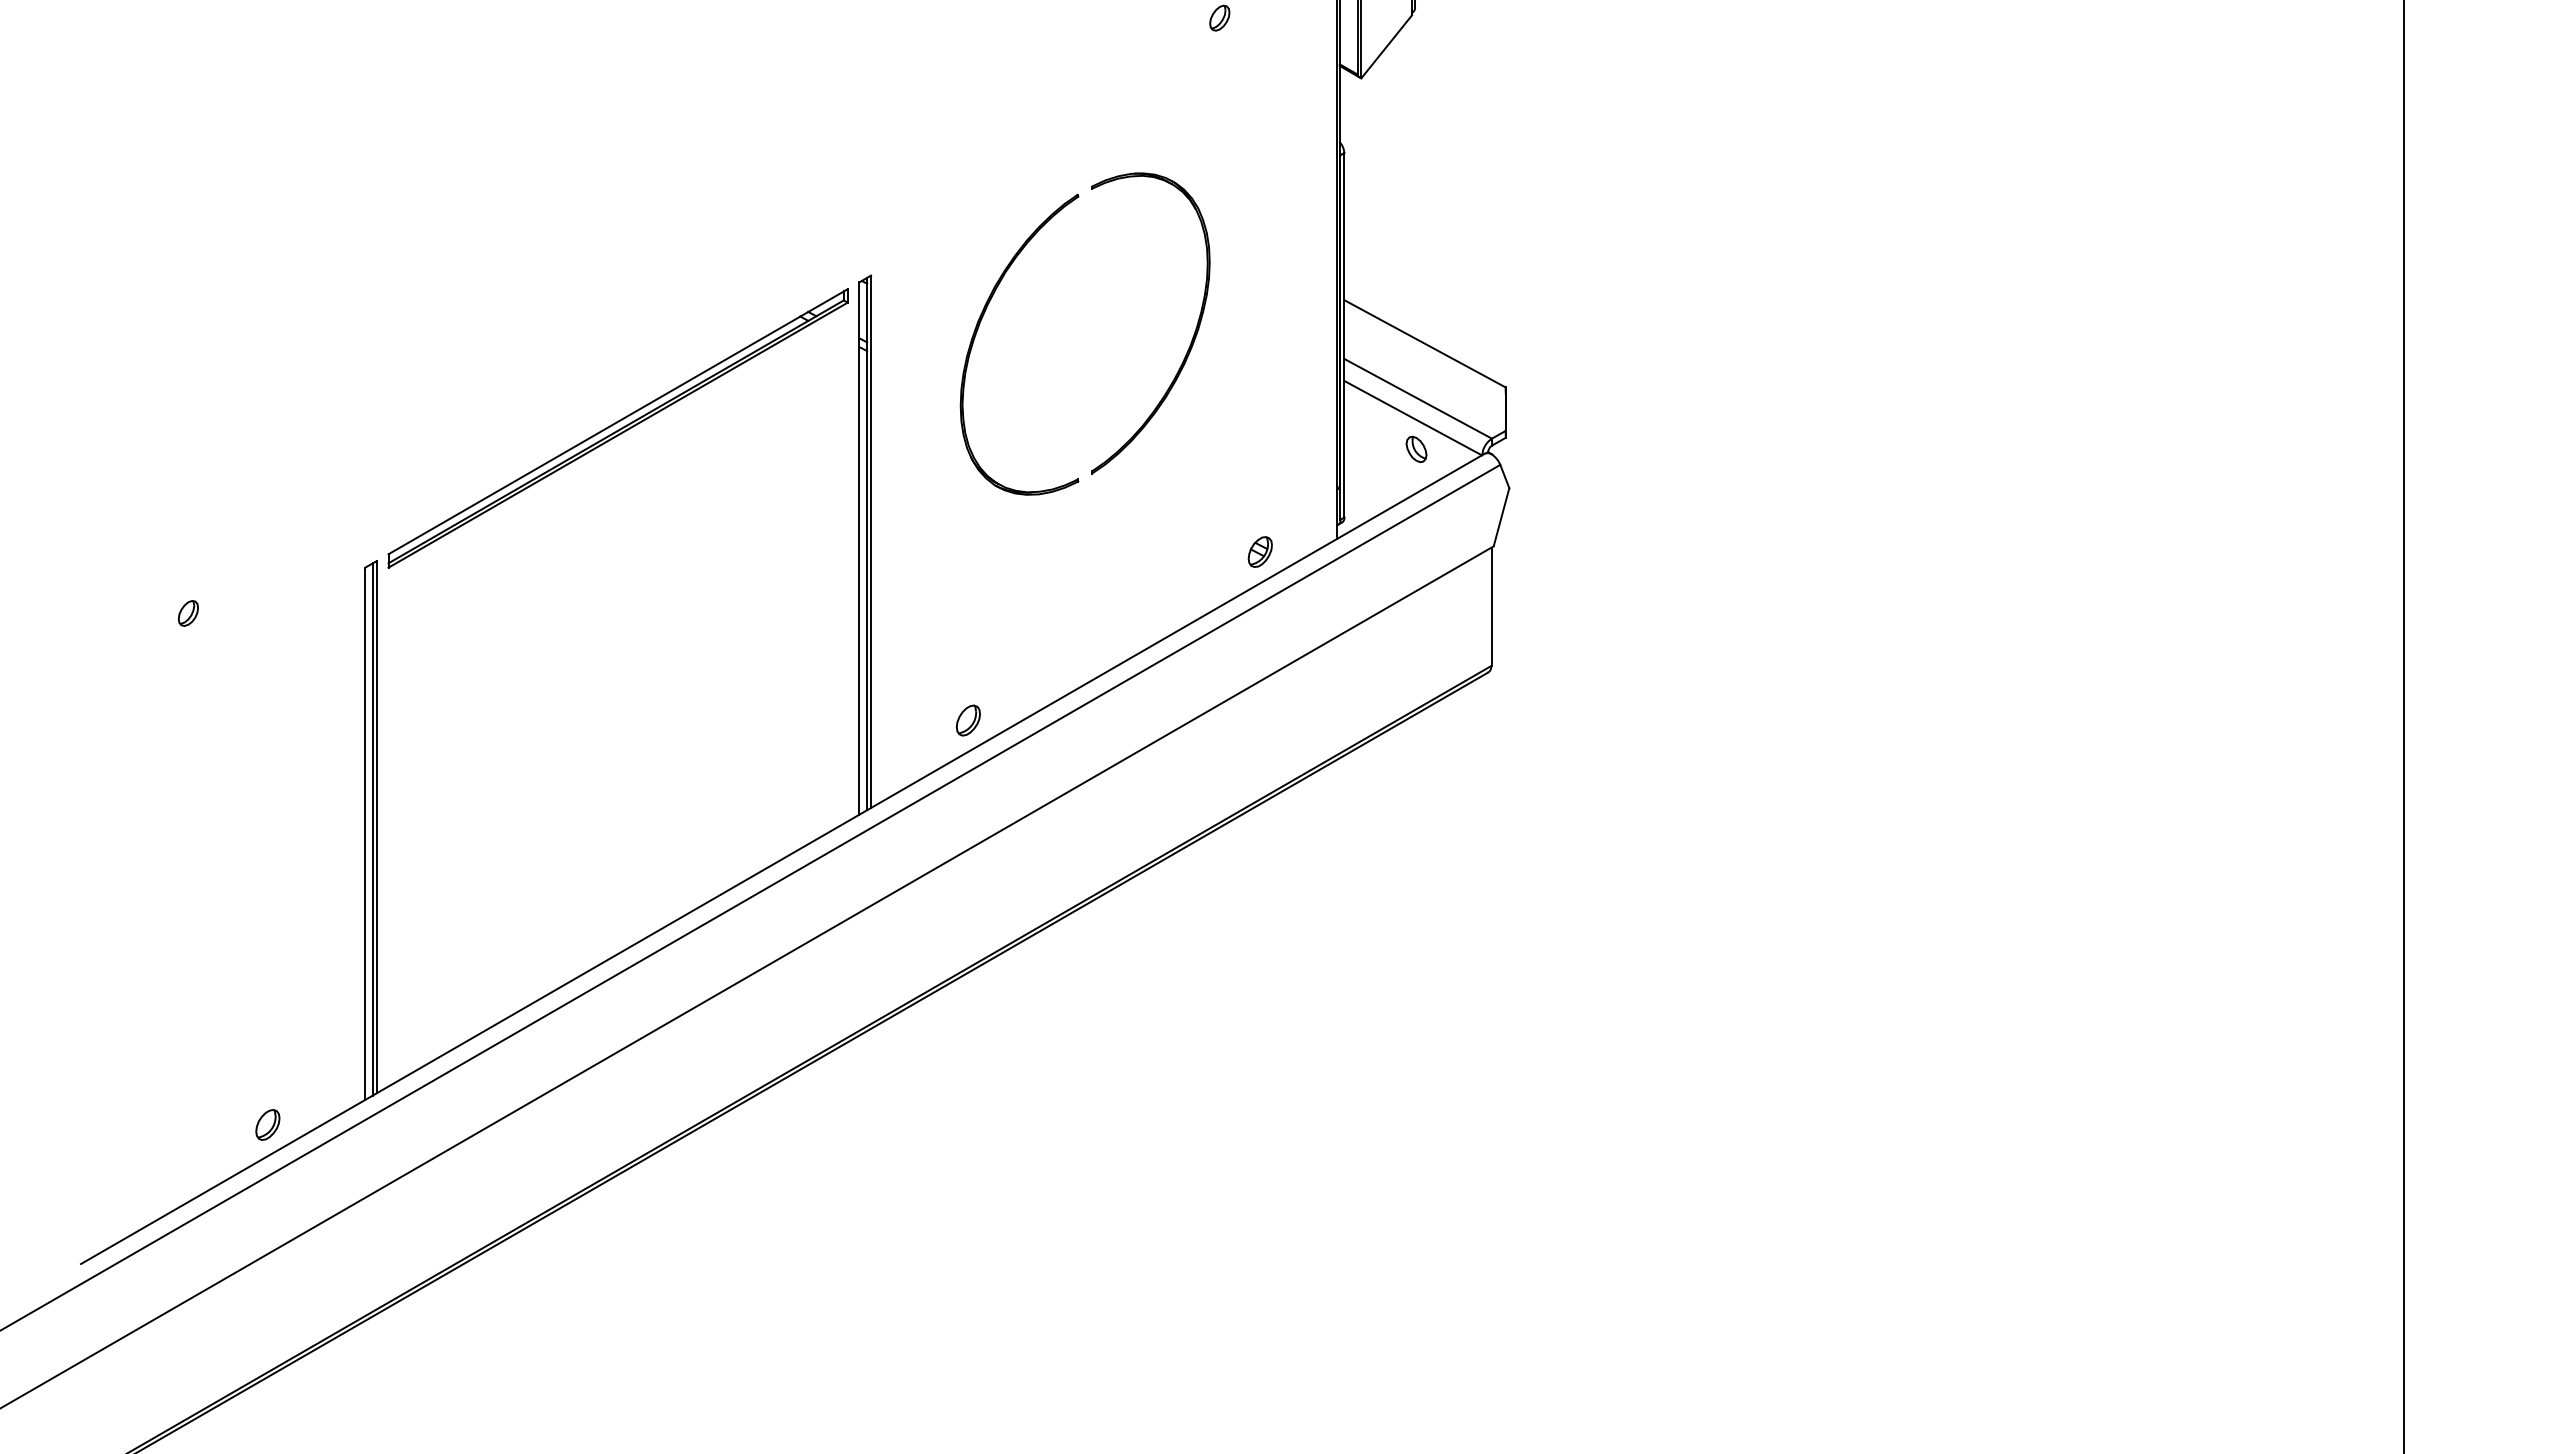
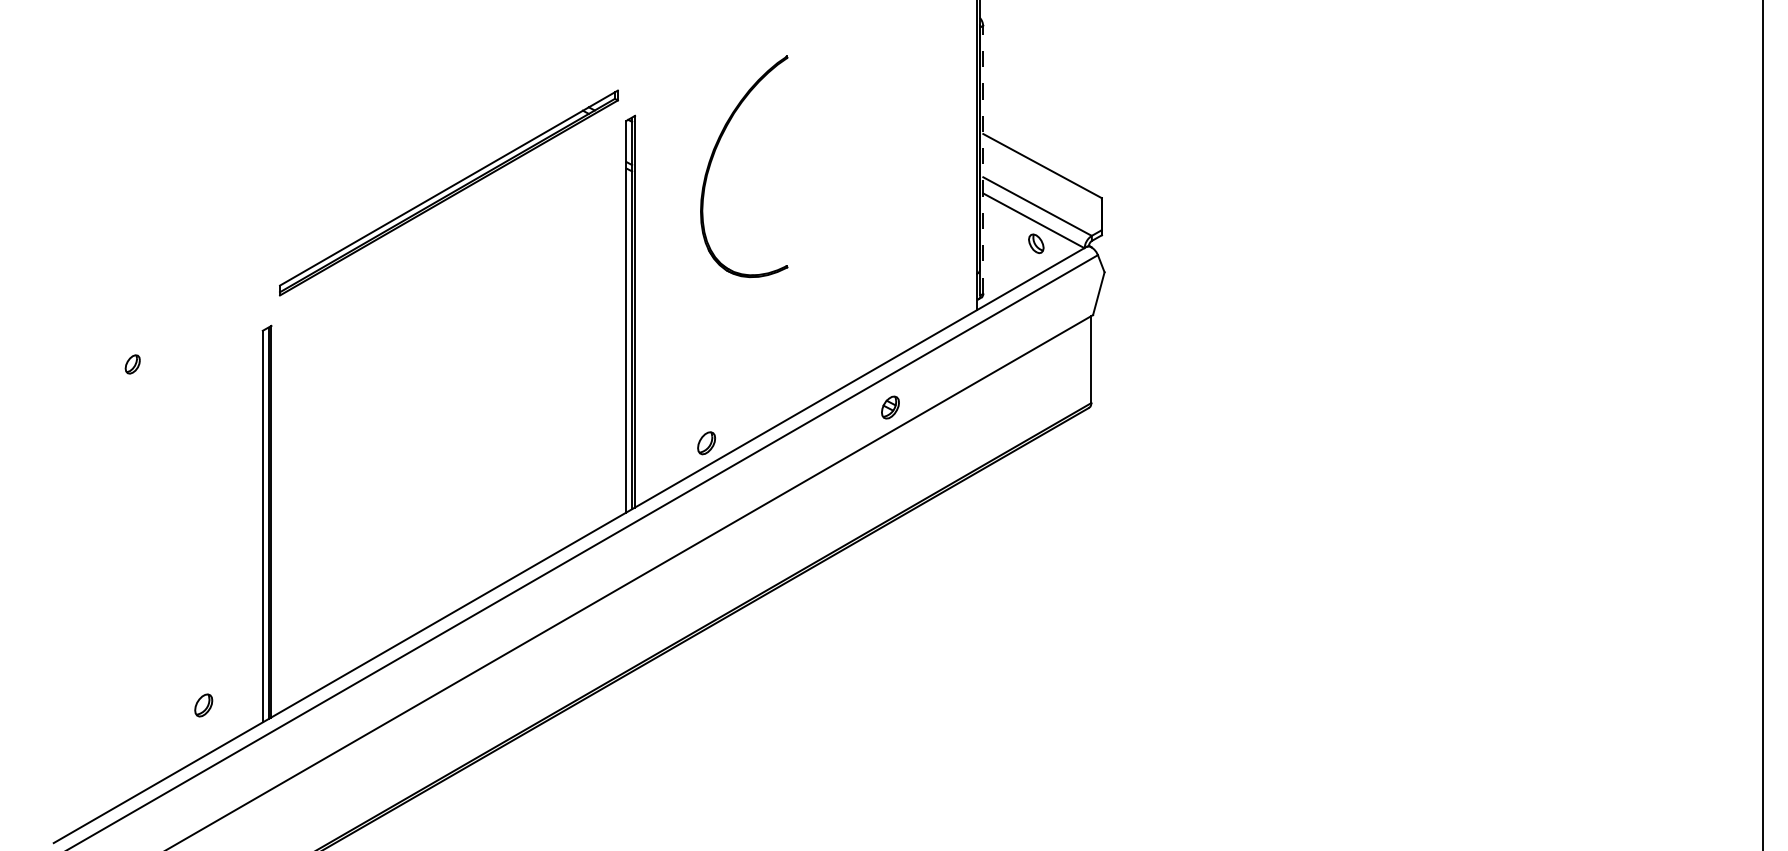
line: (1344, 334) -> (983, 159), solid -> dashed
part: (1191, 339) -> (870, 162), removed
part: (617, 428) -> (448, 193), moved
part: (1259, 551) -> (889, 407), moved
part: (267, 1124) -> (203, 705), moved

